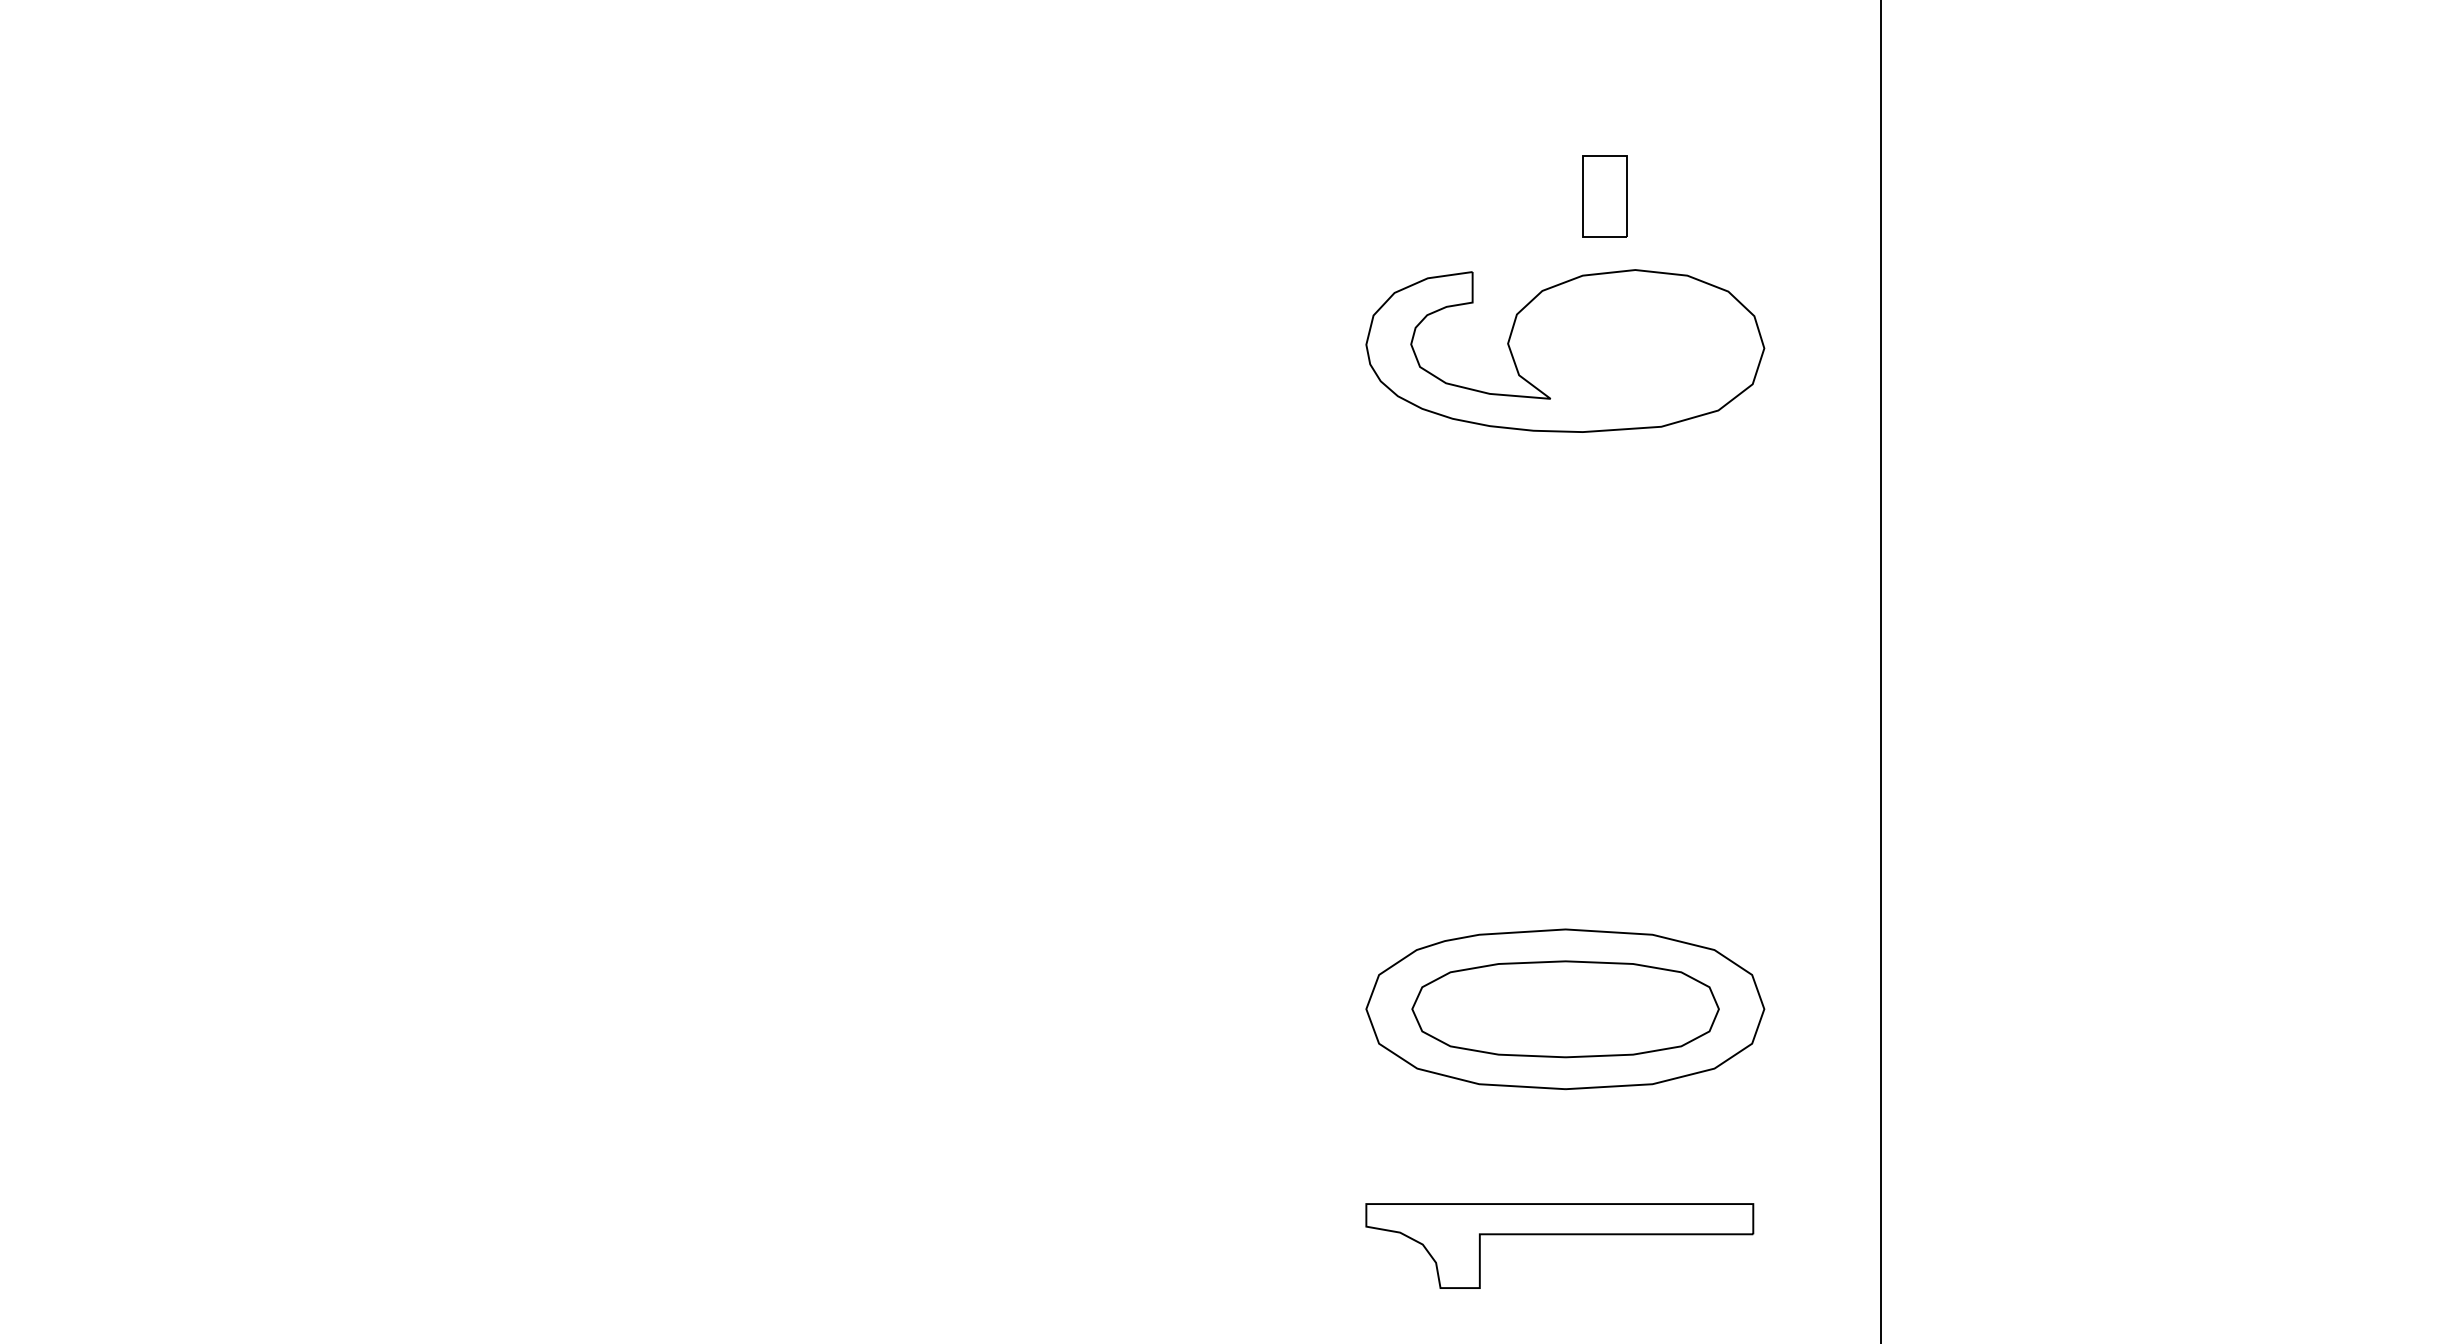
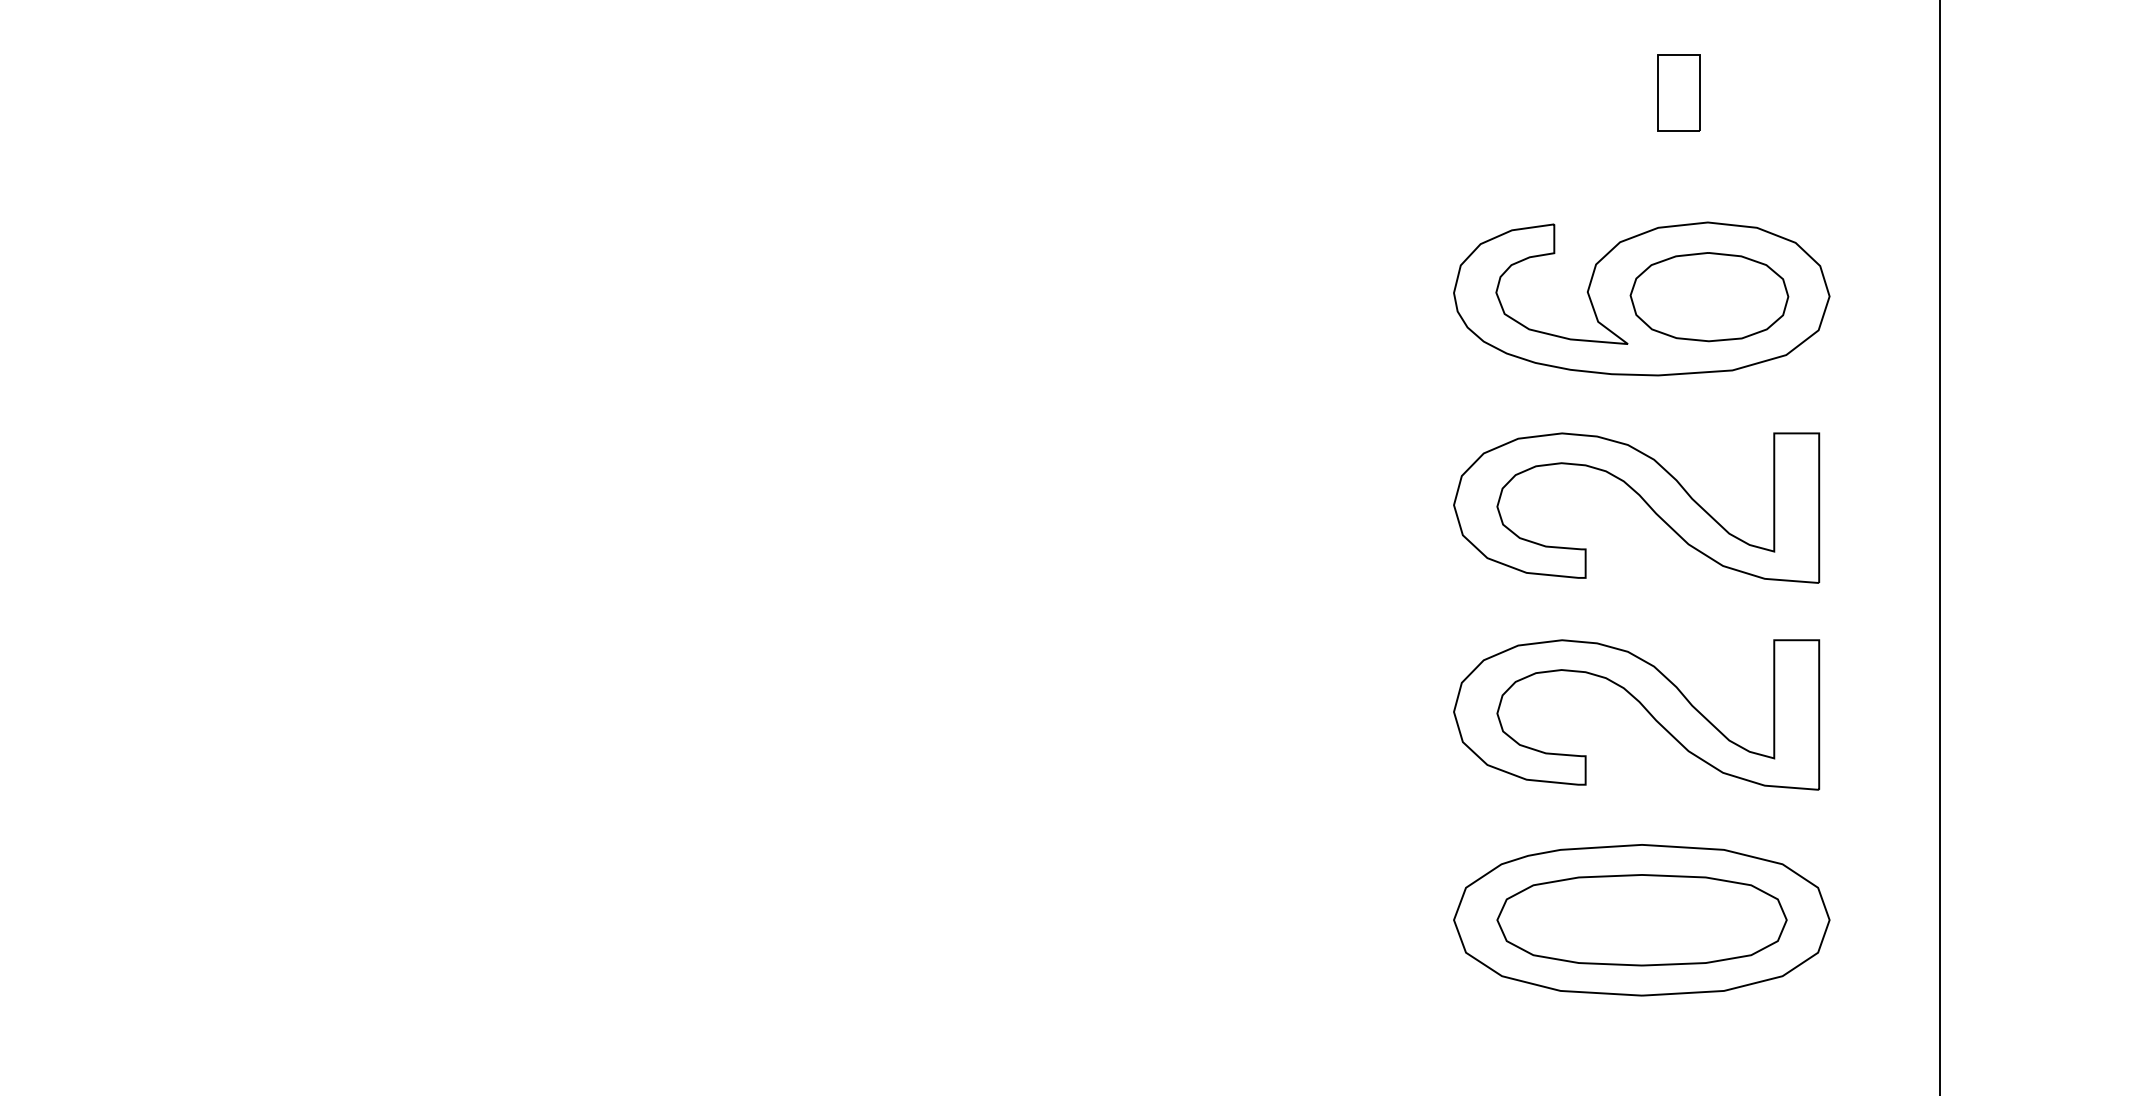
part: (1604, 196) -> (1678, 92), moved
part: (1636, 348) -> (1708, 296), added
part: (1566, 564) -> (1642, 500), added
part: (1566, 783) -> (1642, 707), added

